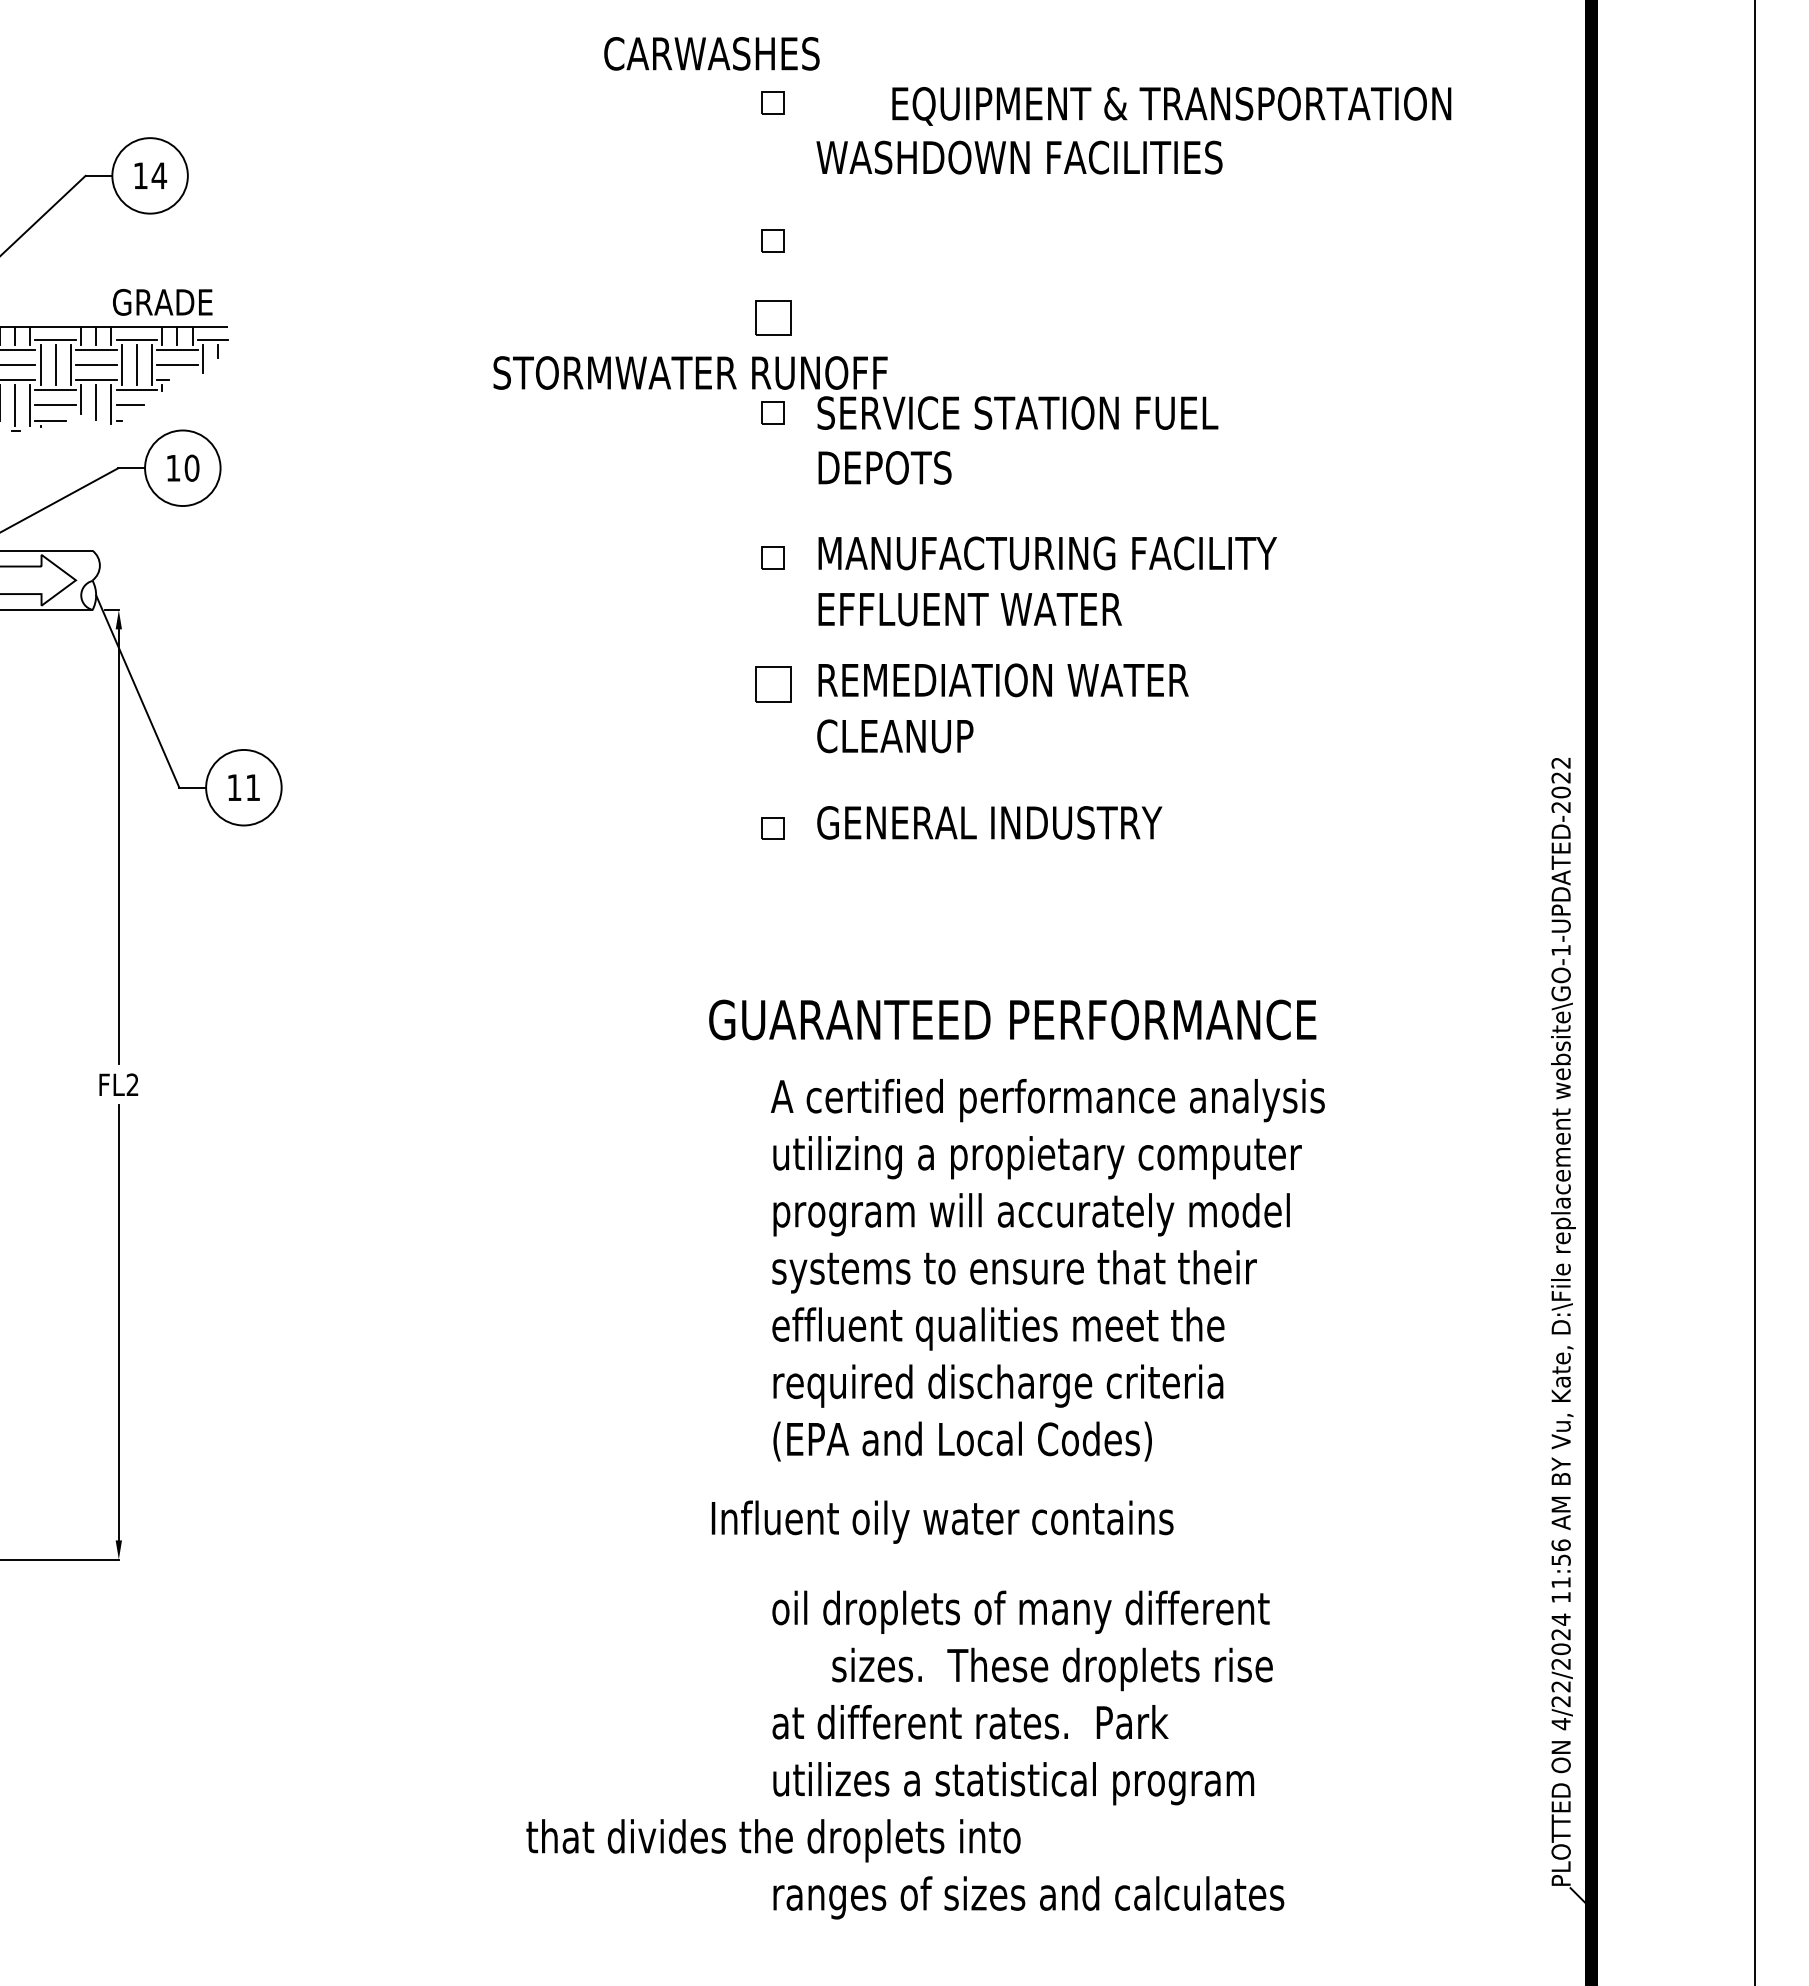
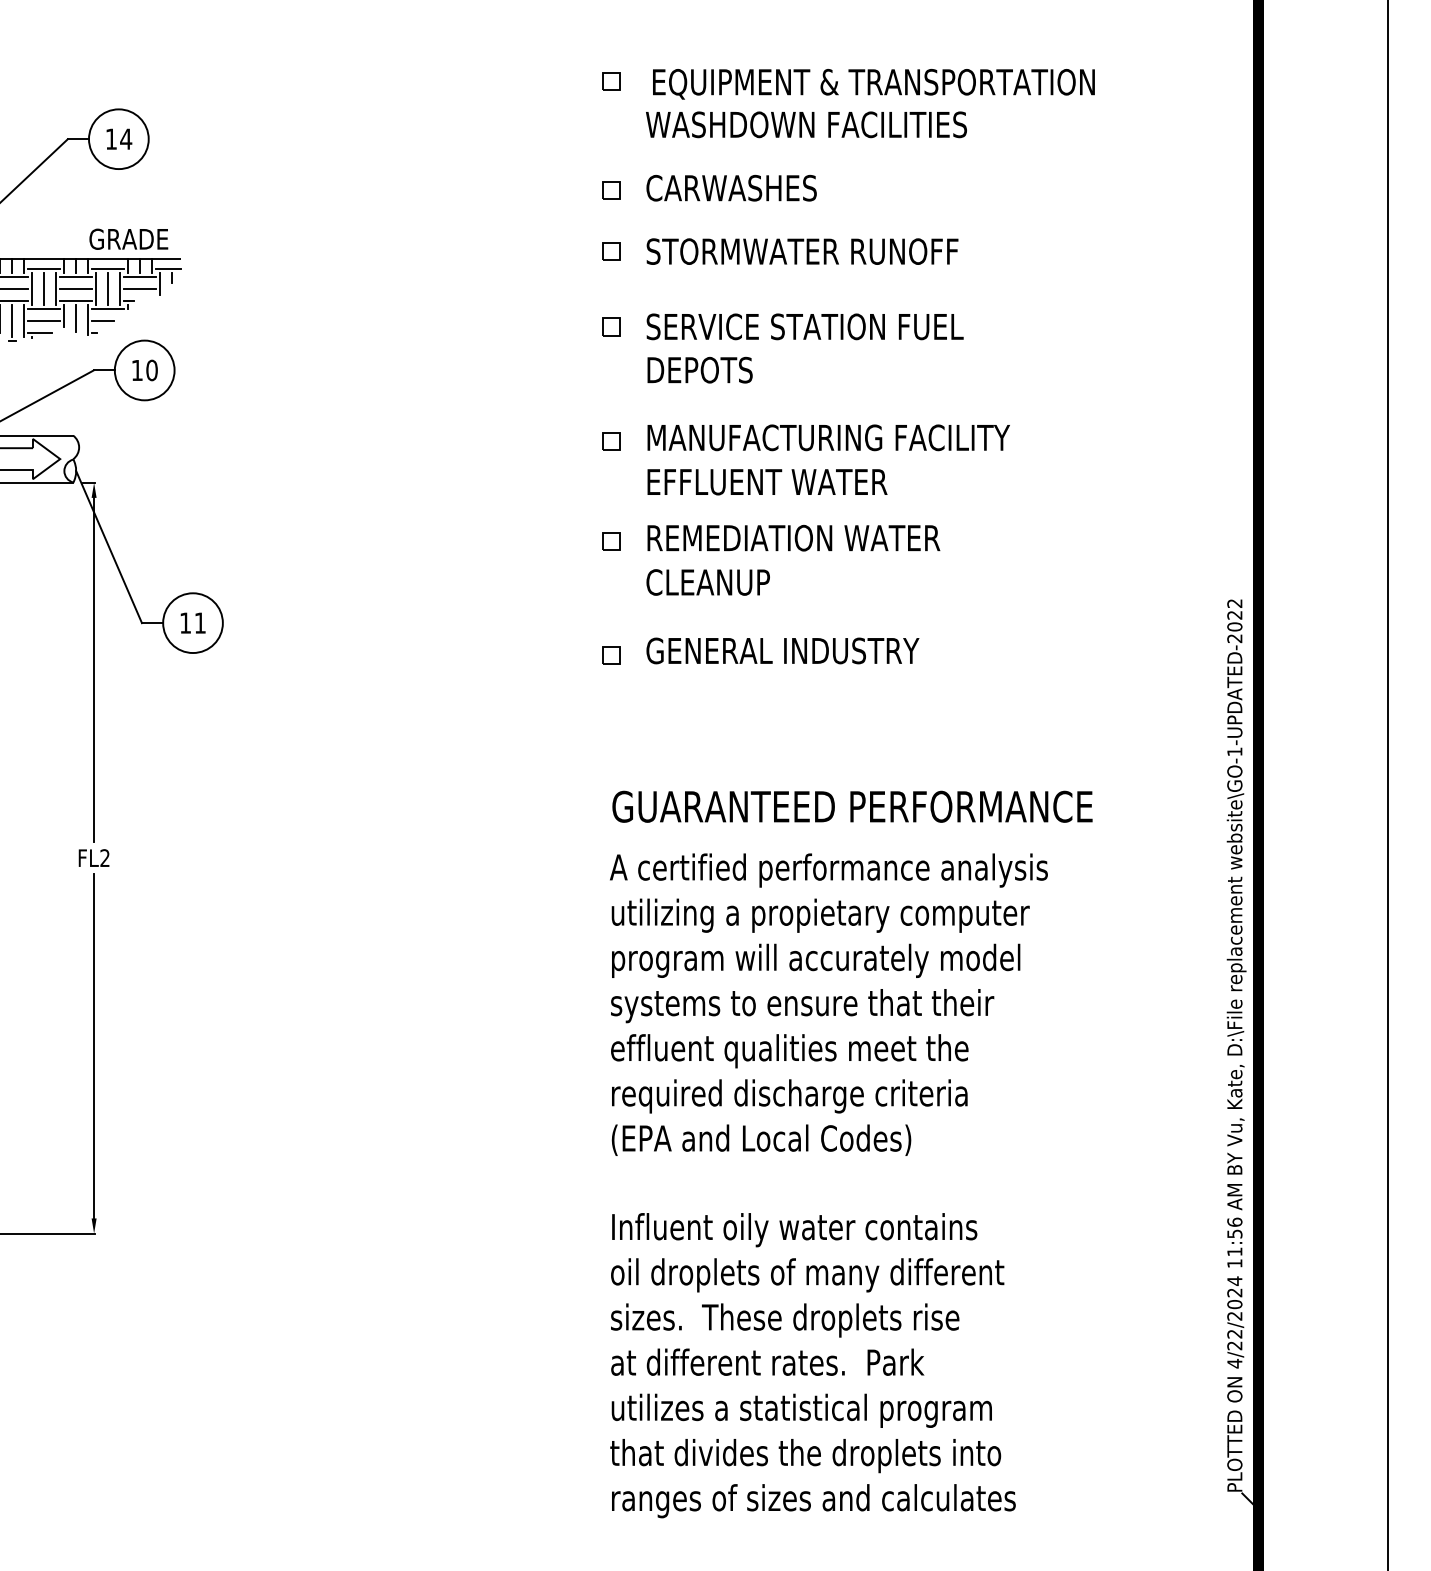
text: (711, 53) -> (731, 187), moved
text: (1171, 106) -> (873, 84), moved
part: (772, 317) -> (611, 251), size x0.62
text: (690, 372) -> (802, 251), moved
part: (772, 684) -> (611, 541), size x0.62
text: (1012, 1019) -> (852, 806), moved
text: (942, 1521) -> (794, 1229), moved
text: (1052, 1669) -> (785, 1320), moved
text: (773, 1840) -> (805, 1455), moved

